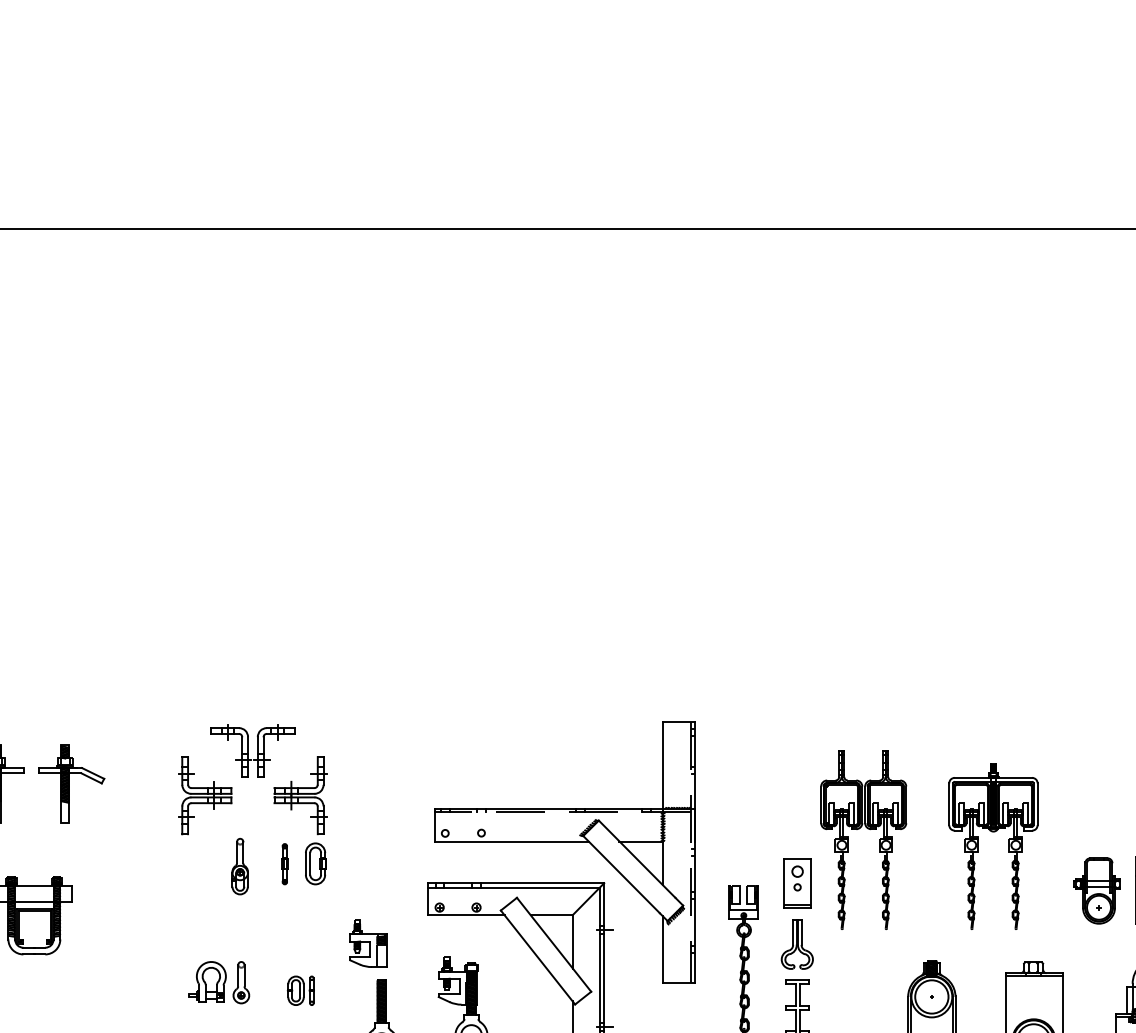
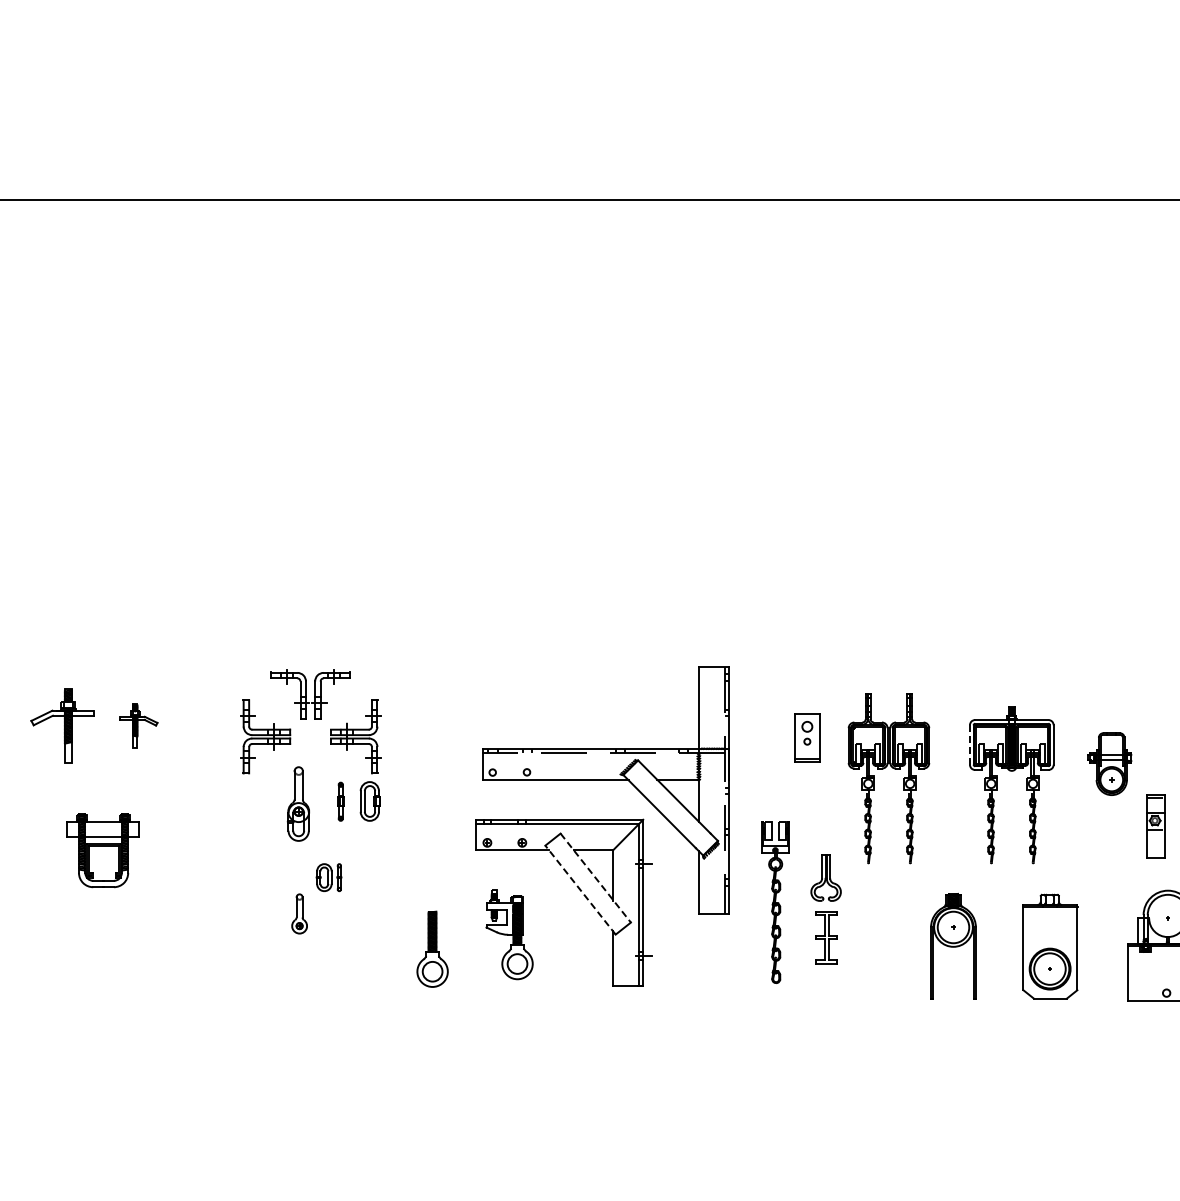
part: (71, 783) -> (138, 725), size x0.6
line: (948, 804) -> (969, 745), solid -> dashed
part: (239, 866) -> (297, 803), size x1.4
part: (797, 882) -> (807, 737), moved
part: (1096, 890) -> (1109, 763), moved
part: (367, 943) -> (419, 876), removed
line: (553, 945) -> (595, 878), solid -> dashed
line: (537, 957) -> (580, 890), solid -> dashed
part: (207, 982) -> (267, 913), removed
part: (300, 990) -> (328, 877), moved

